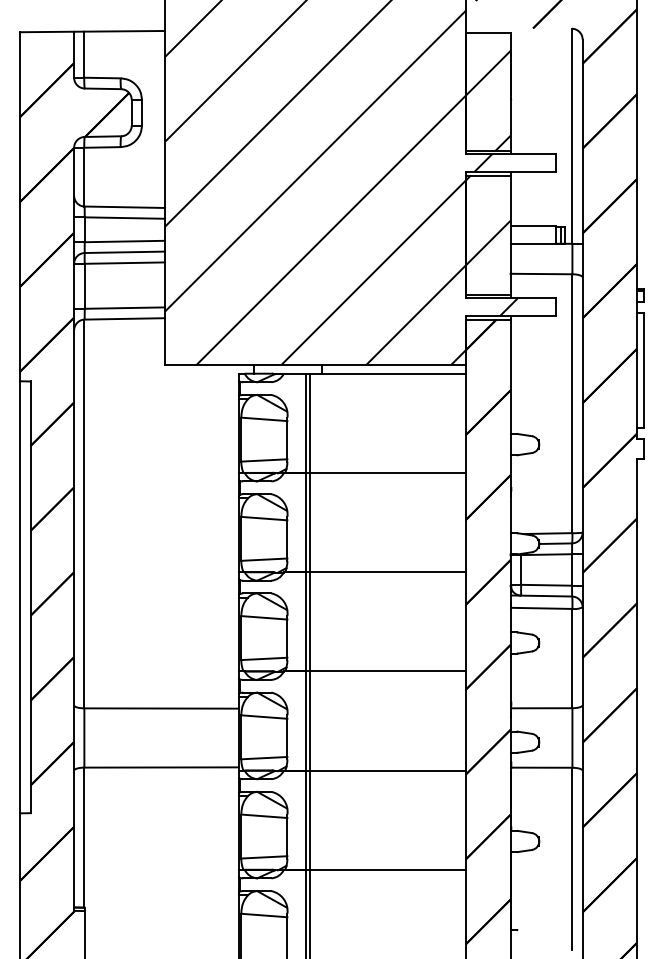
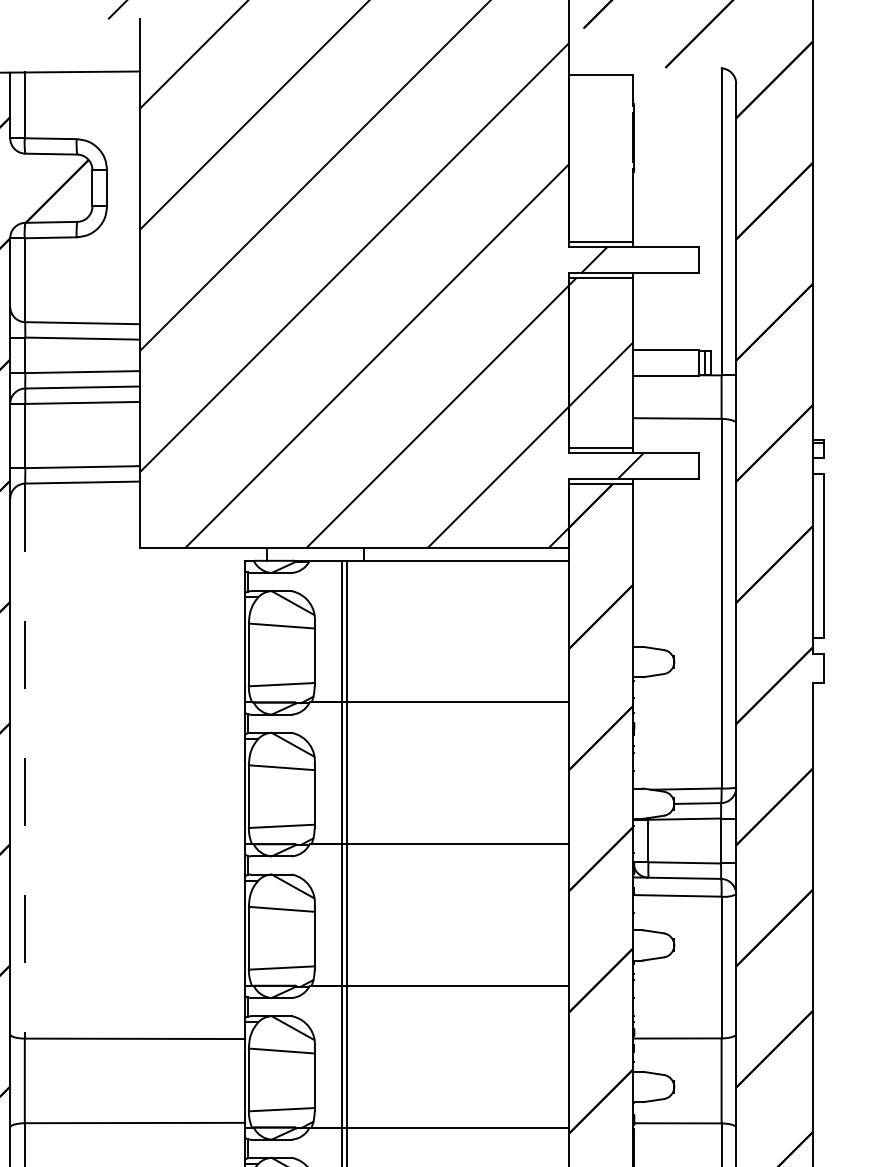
hatch: (487, 100) -> (600, 170), removed
line: (84, 514) -> (24, 761), solid -> dashed

